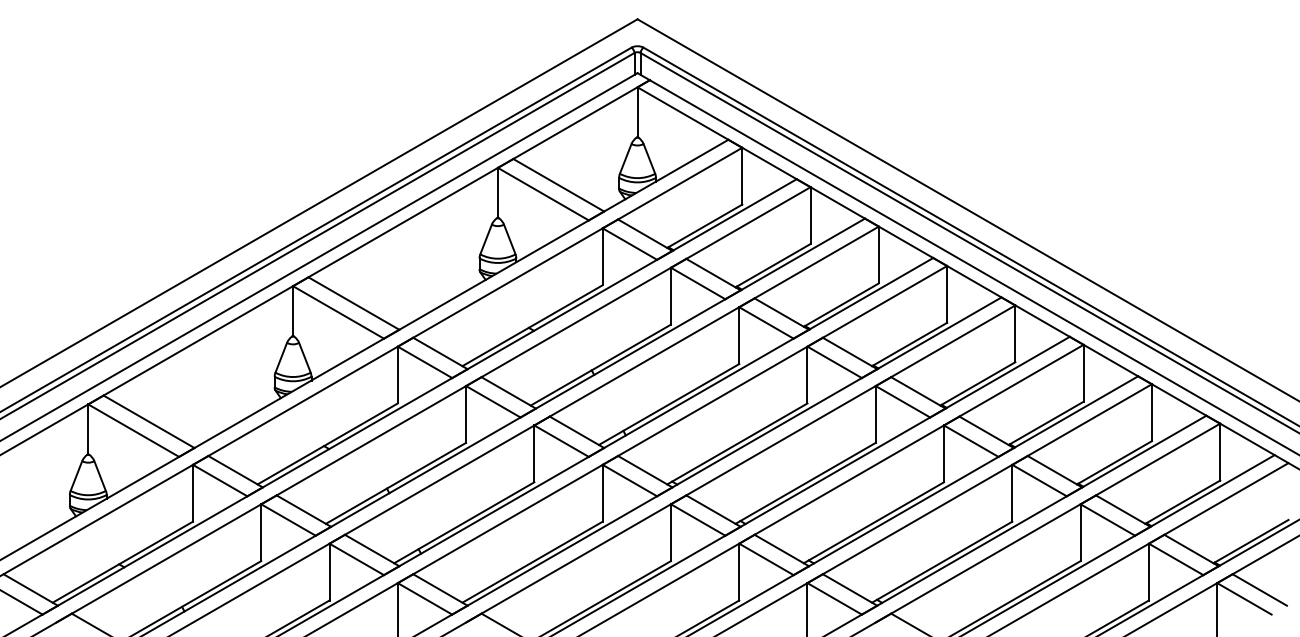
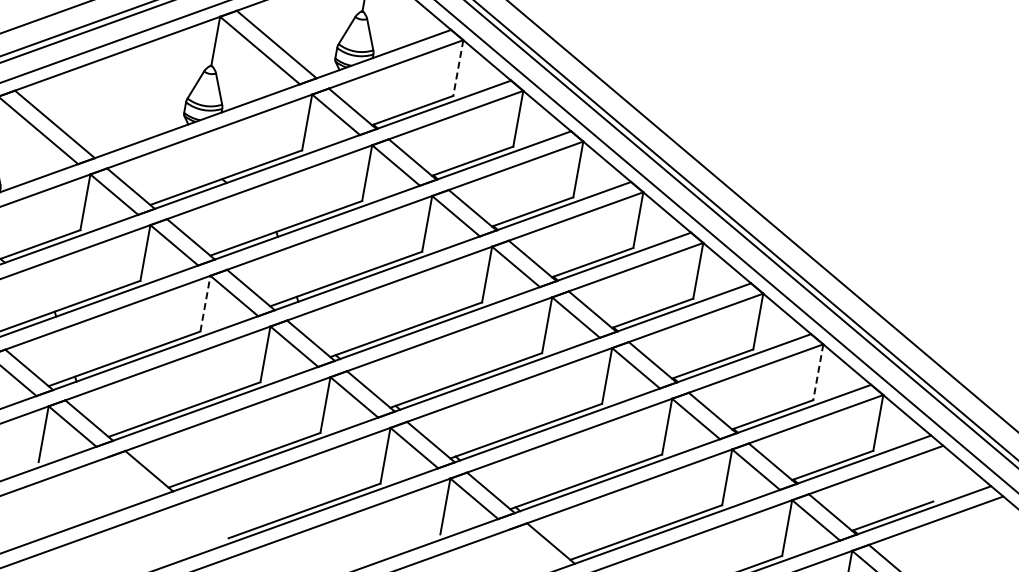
line: (742, 176) -> (458, 68), solid -> dashed
line: (1151, 413) -> (817, 372), solid -> dashed
line: (534, 453) -> (205, 303), solid -> dashed

